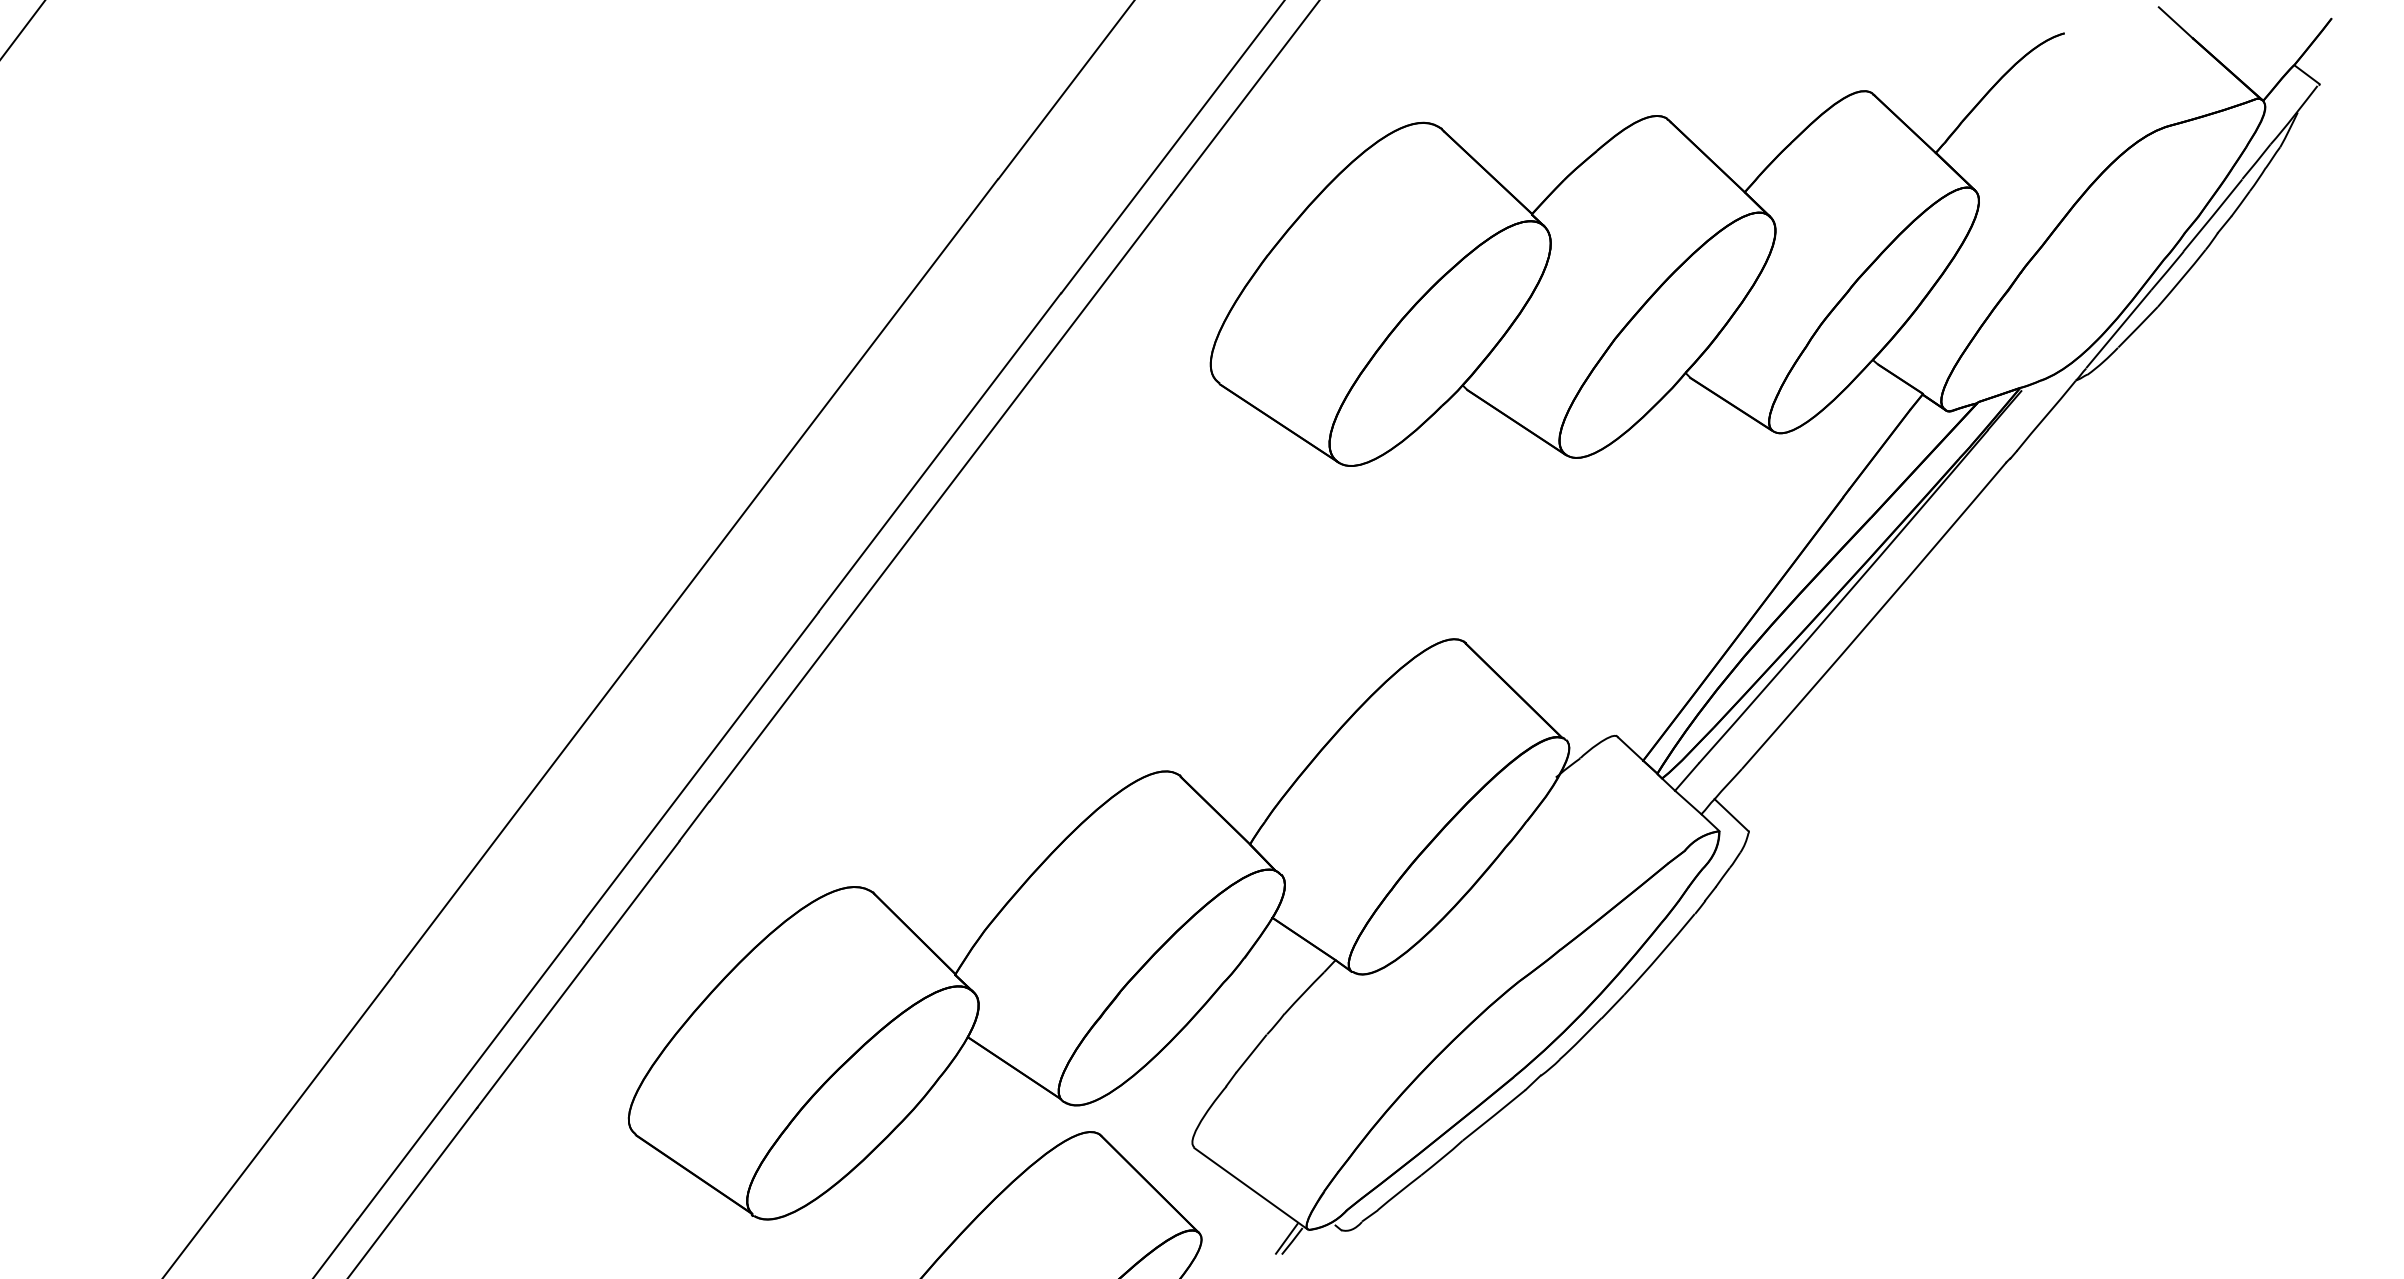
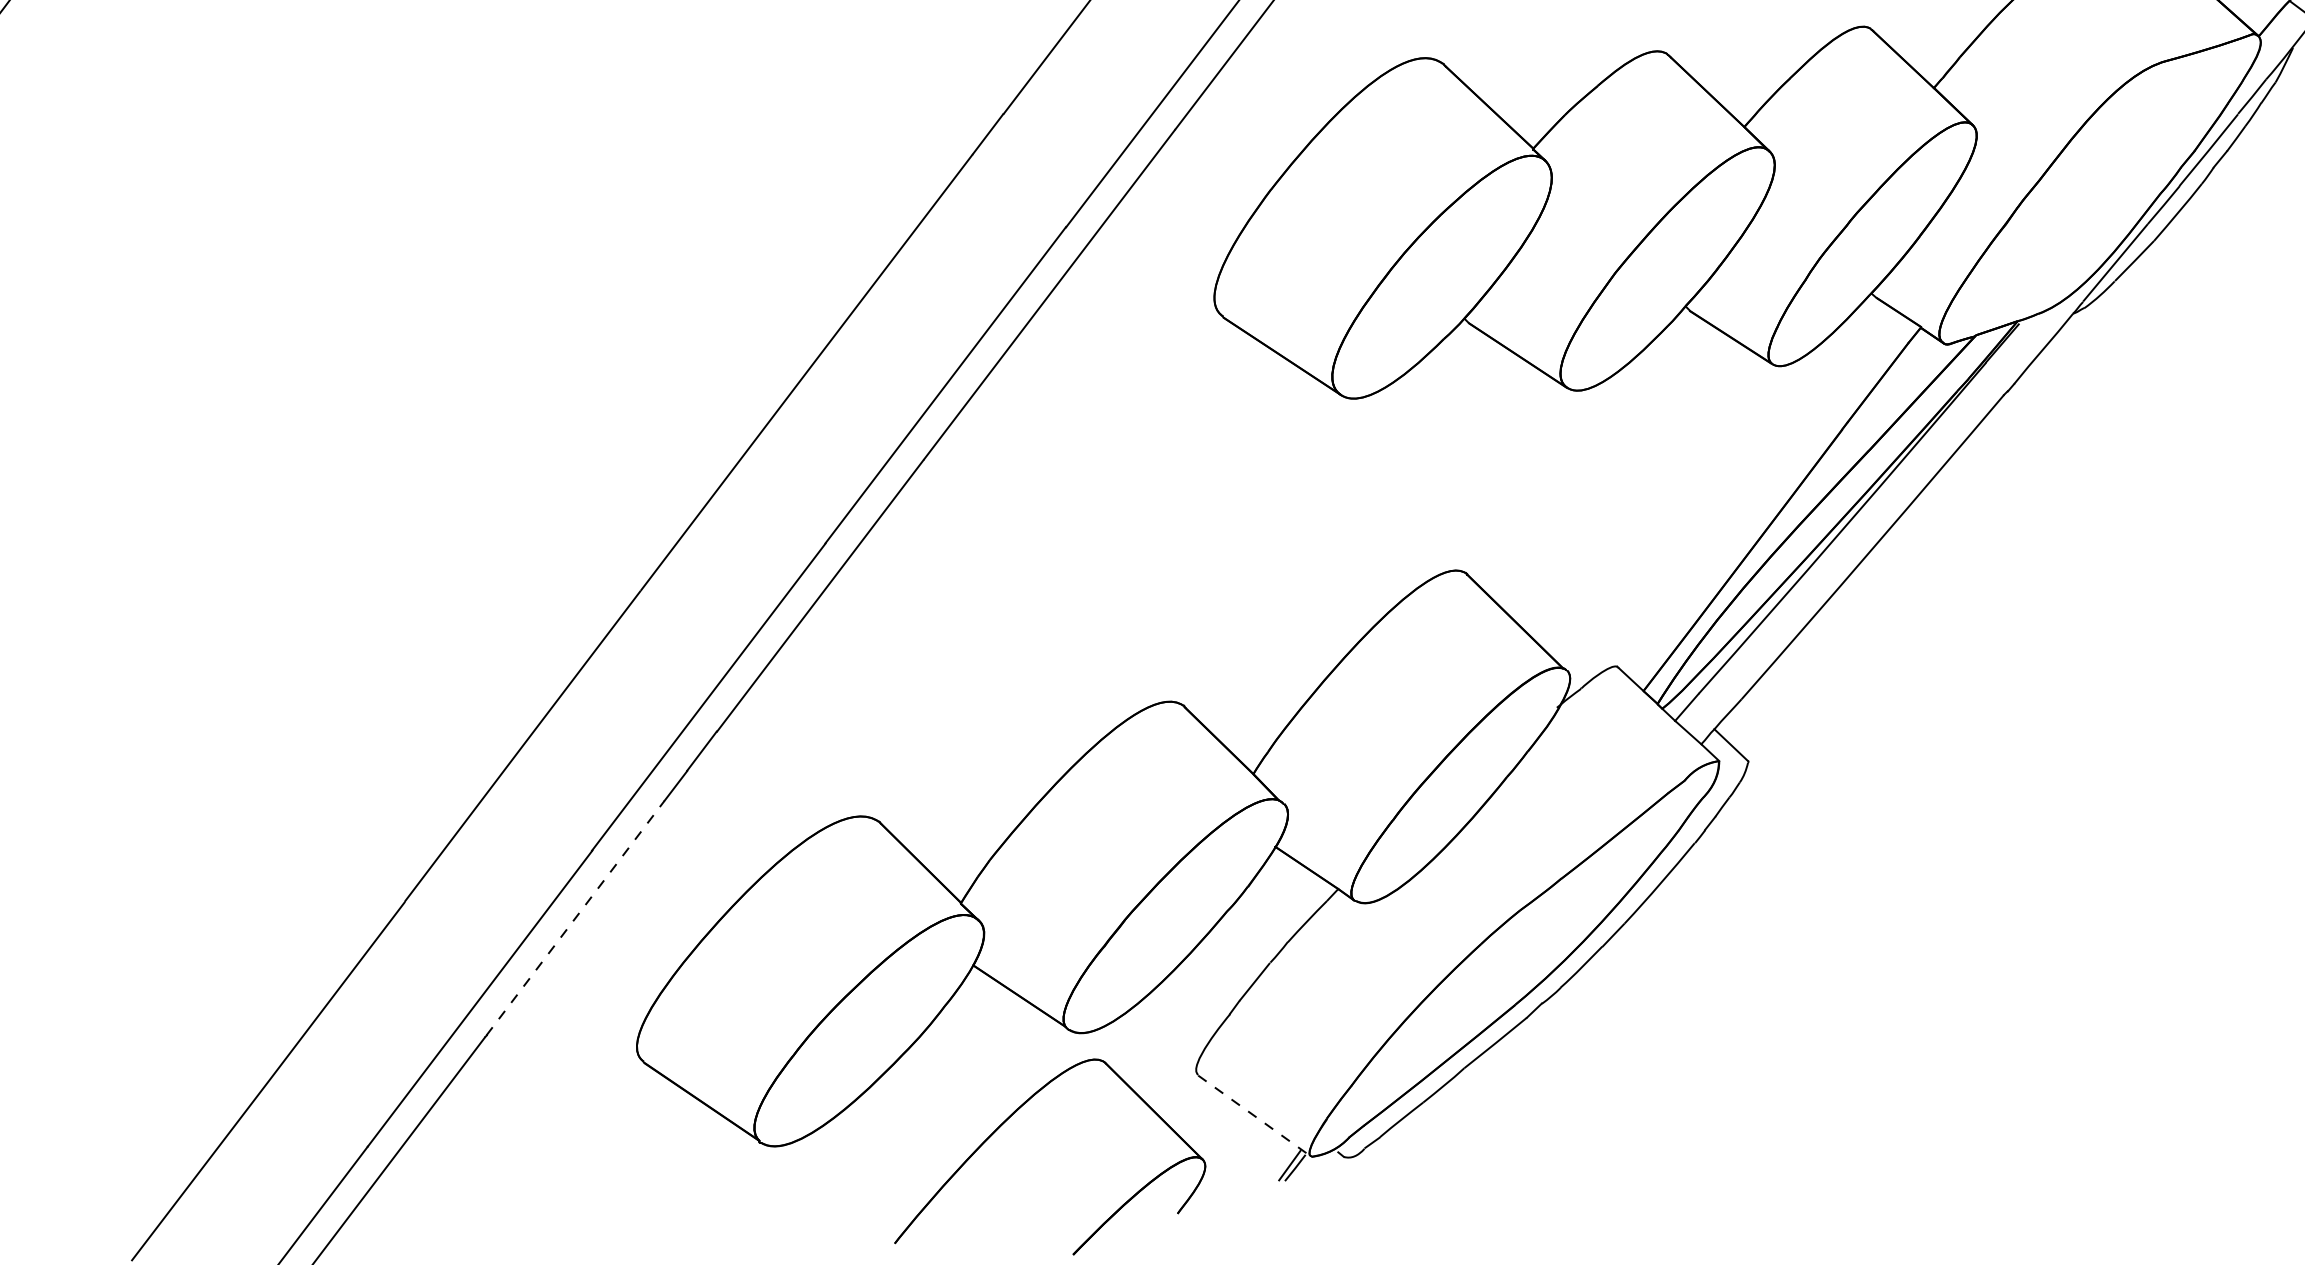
line: (567, 989) -> (576, 918), solid -> dashed
line: (1251, 1188) -> (1254, 1115), solid -> dashed

